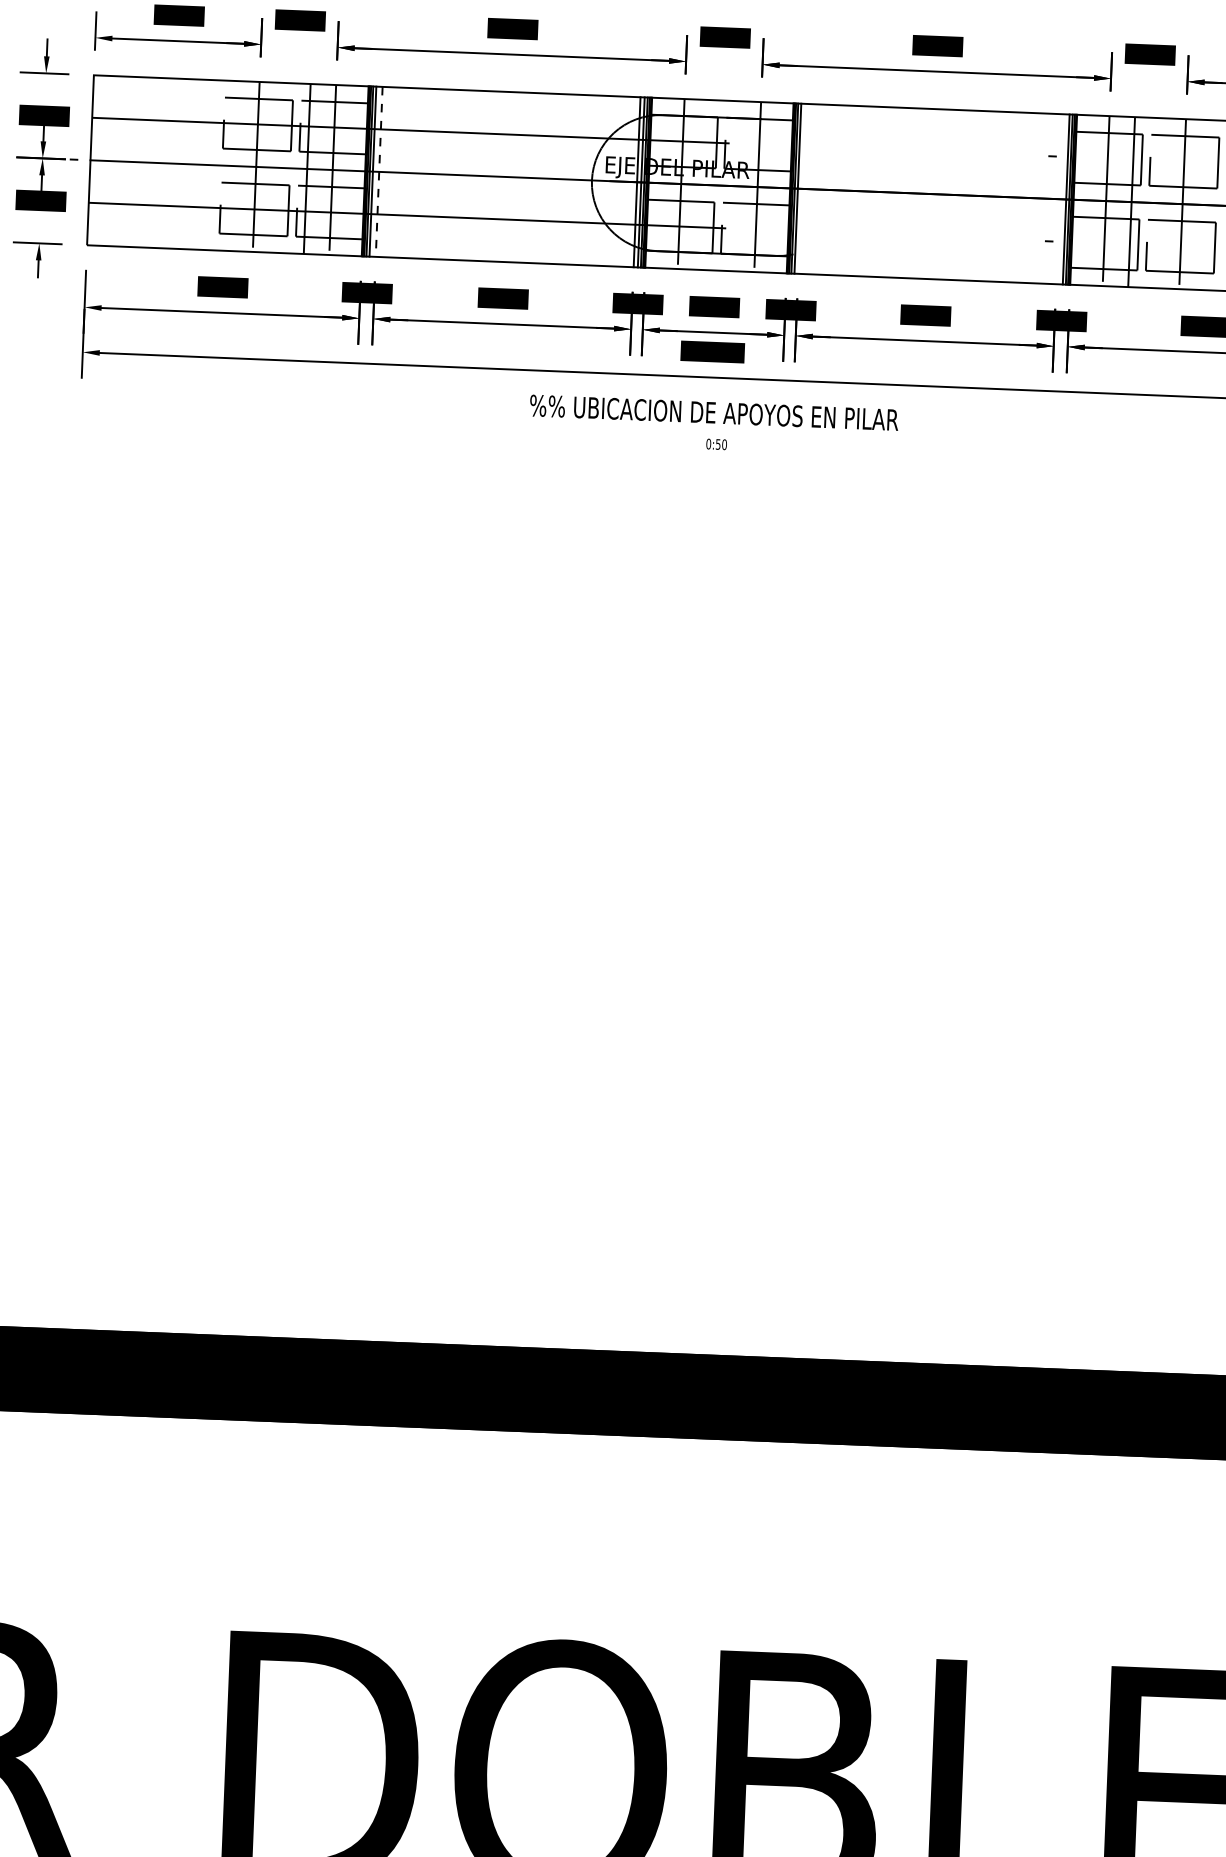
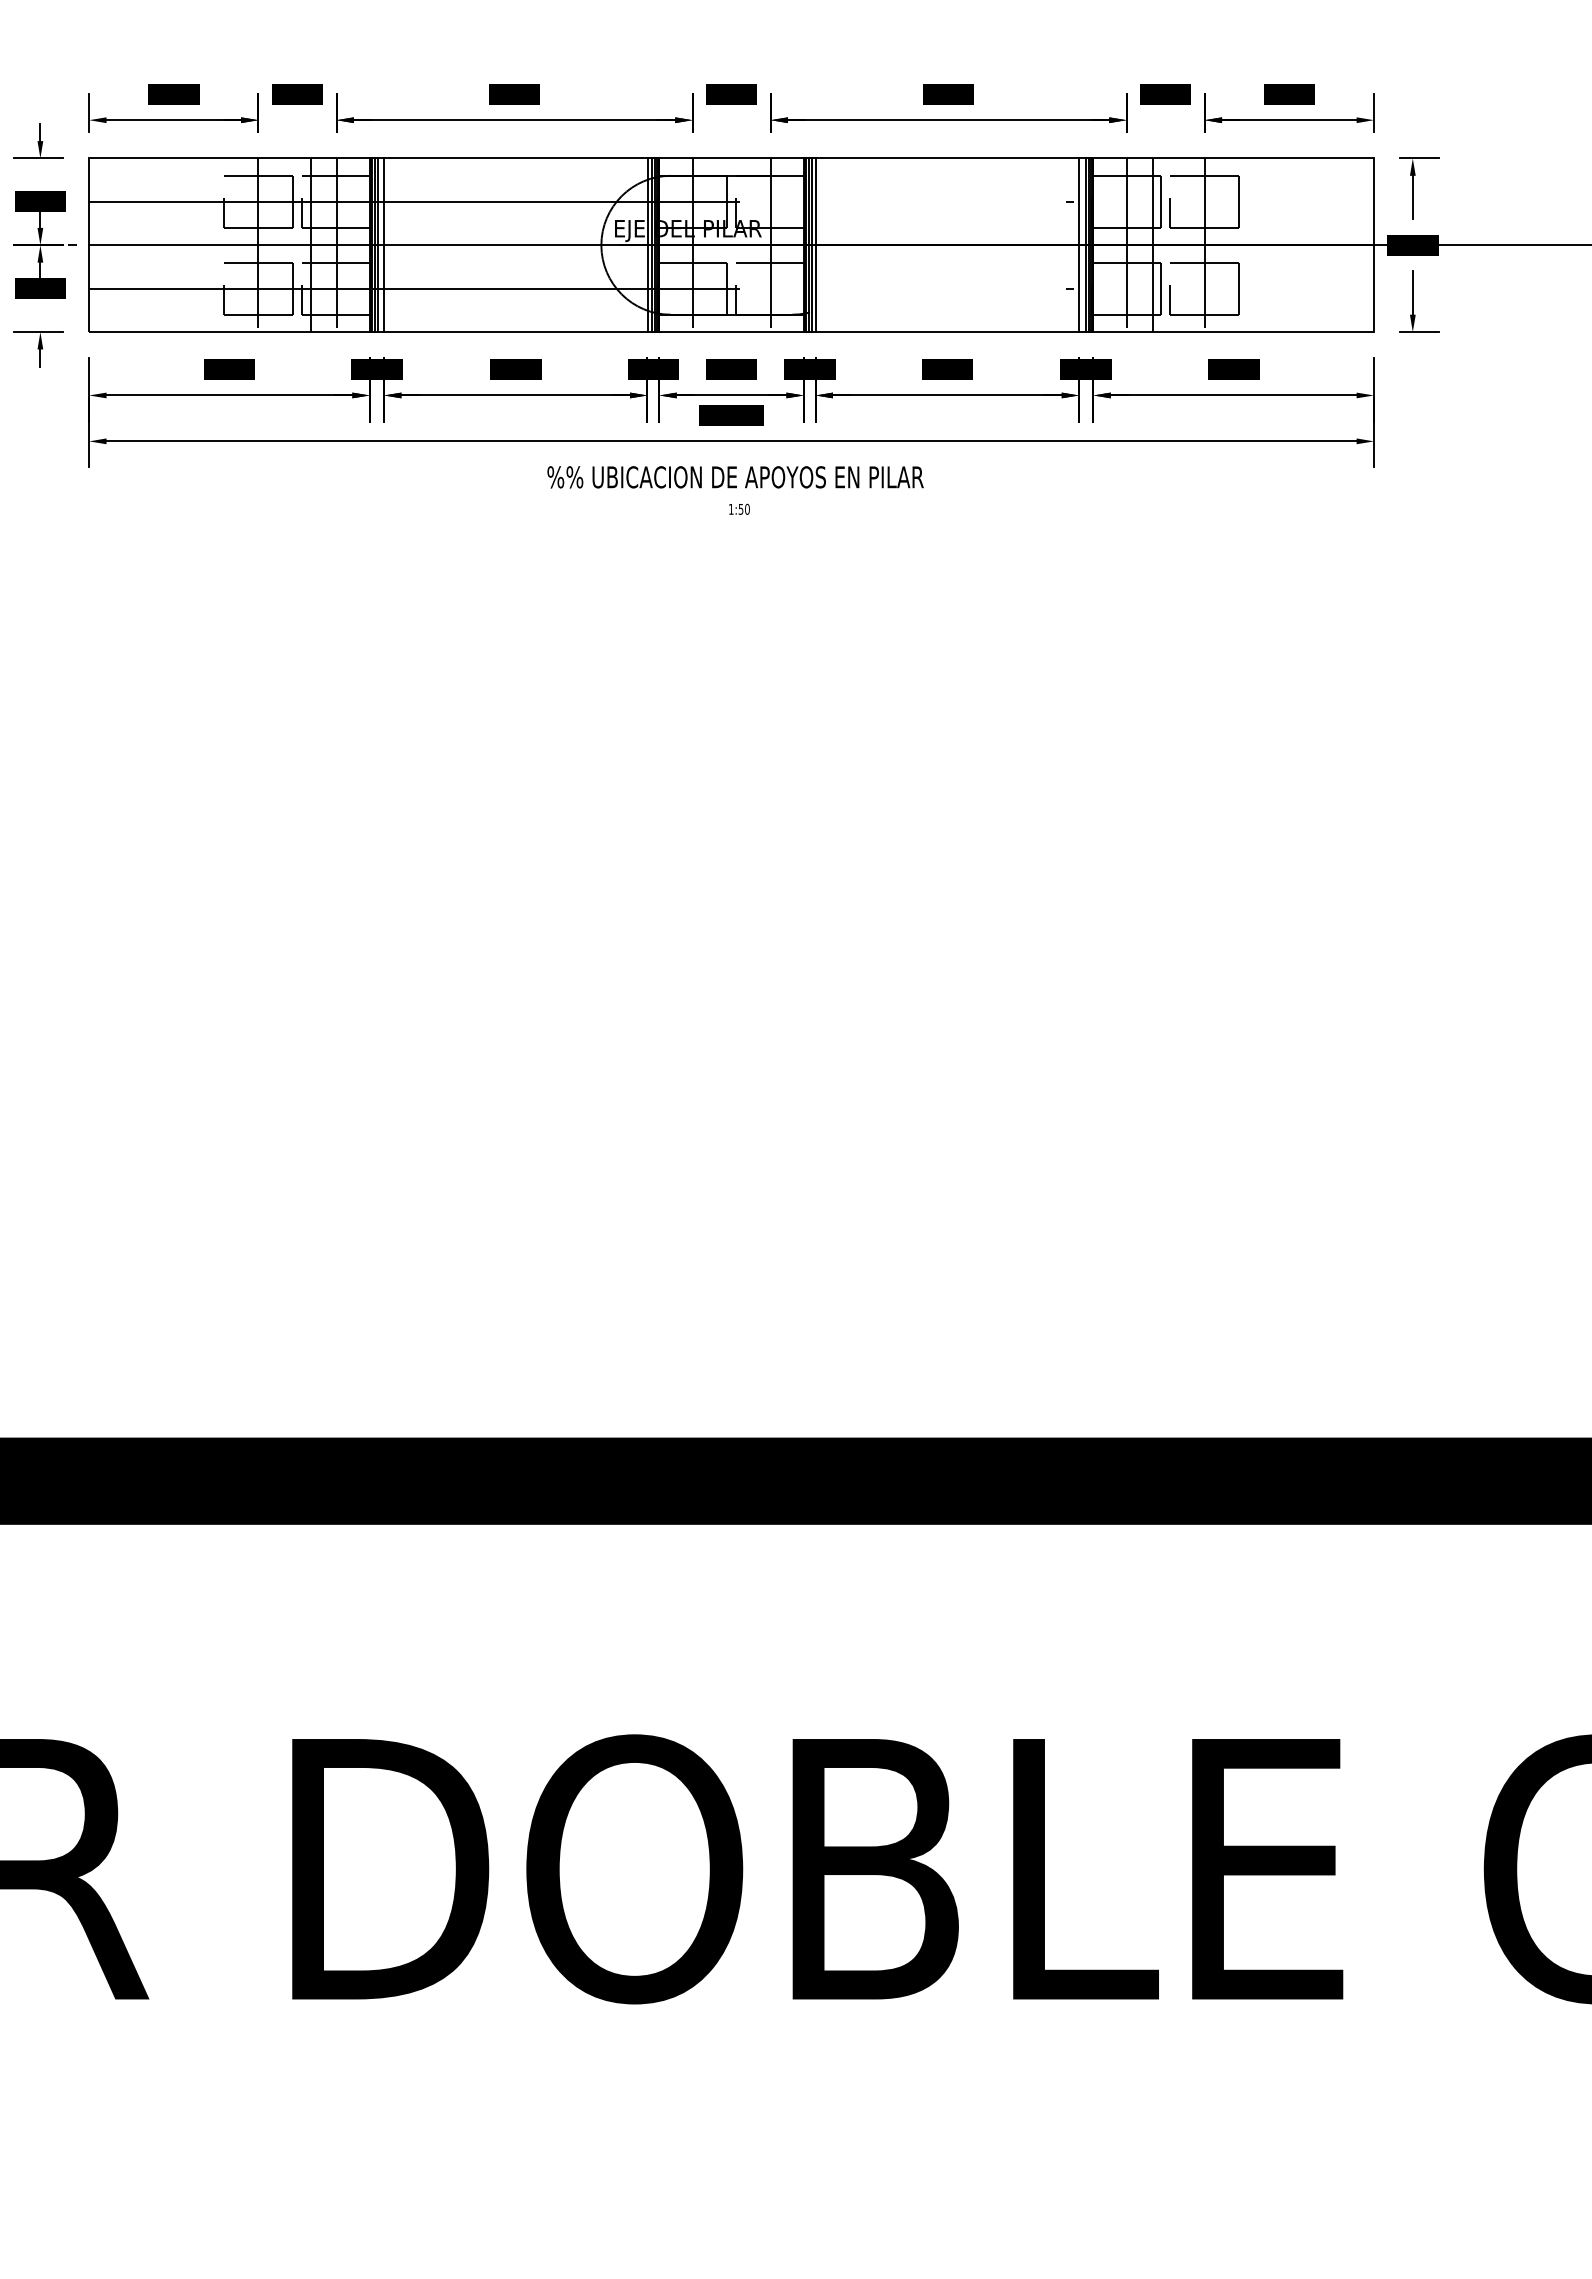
line: (379, 172) -> (384, 245), dashed -> solid
line: (801, 189) -> (815, 245), added
line: (1060, 199) -> (1079, 245), added
text: (708, 443) -> (730, 508), 0:50 -> 1:50

